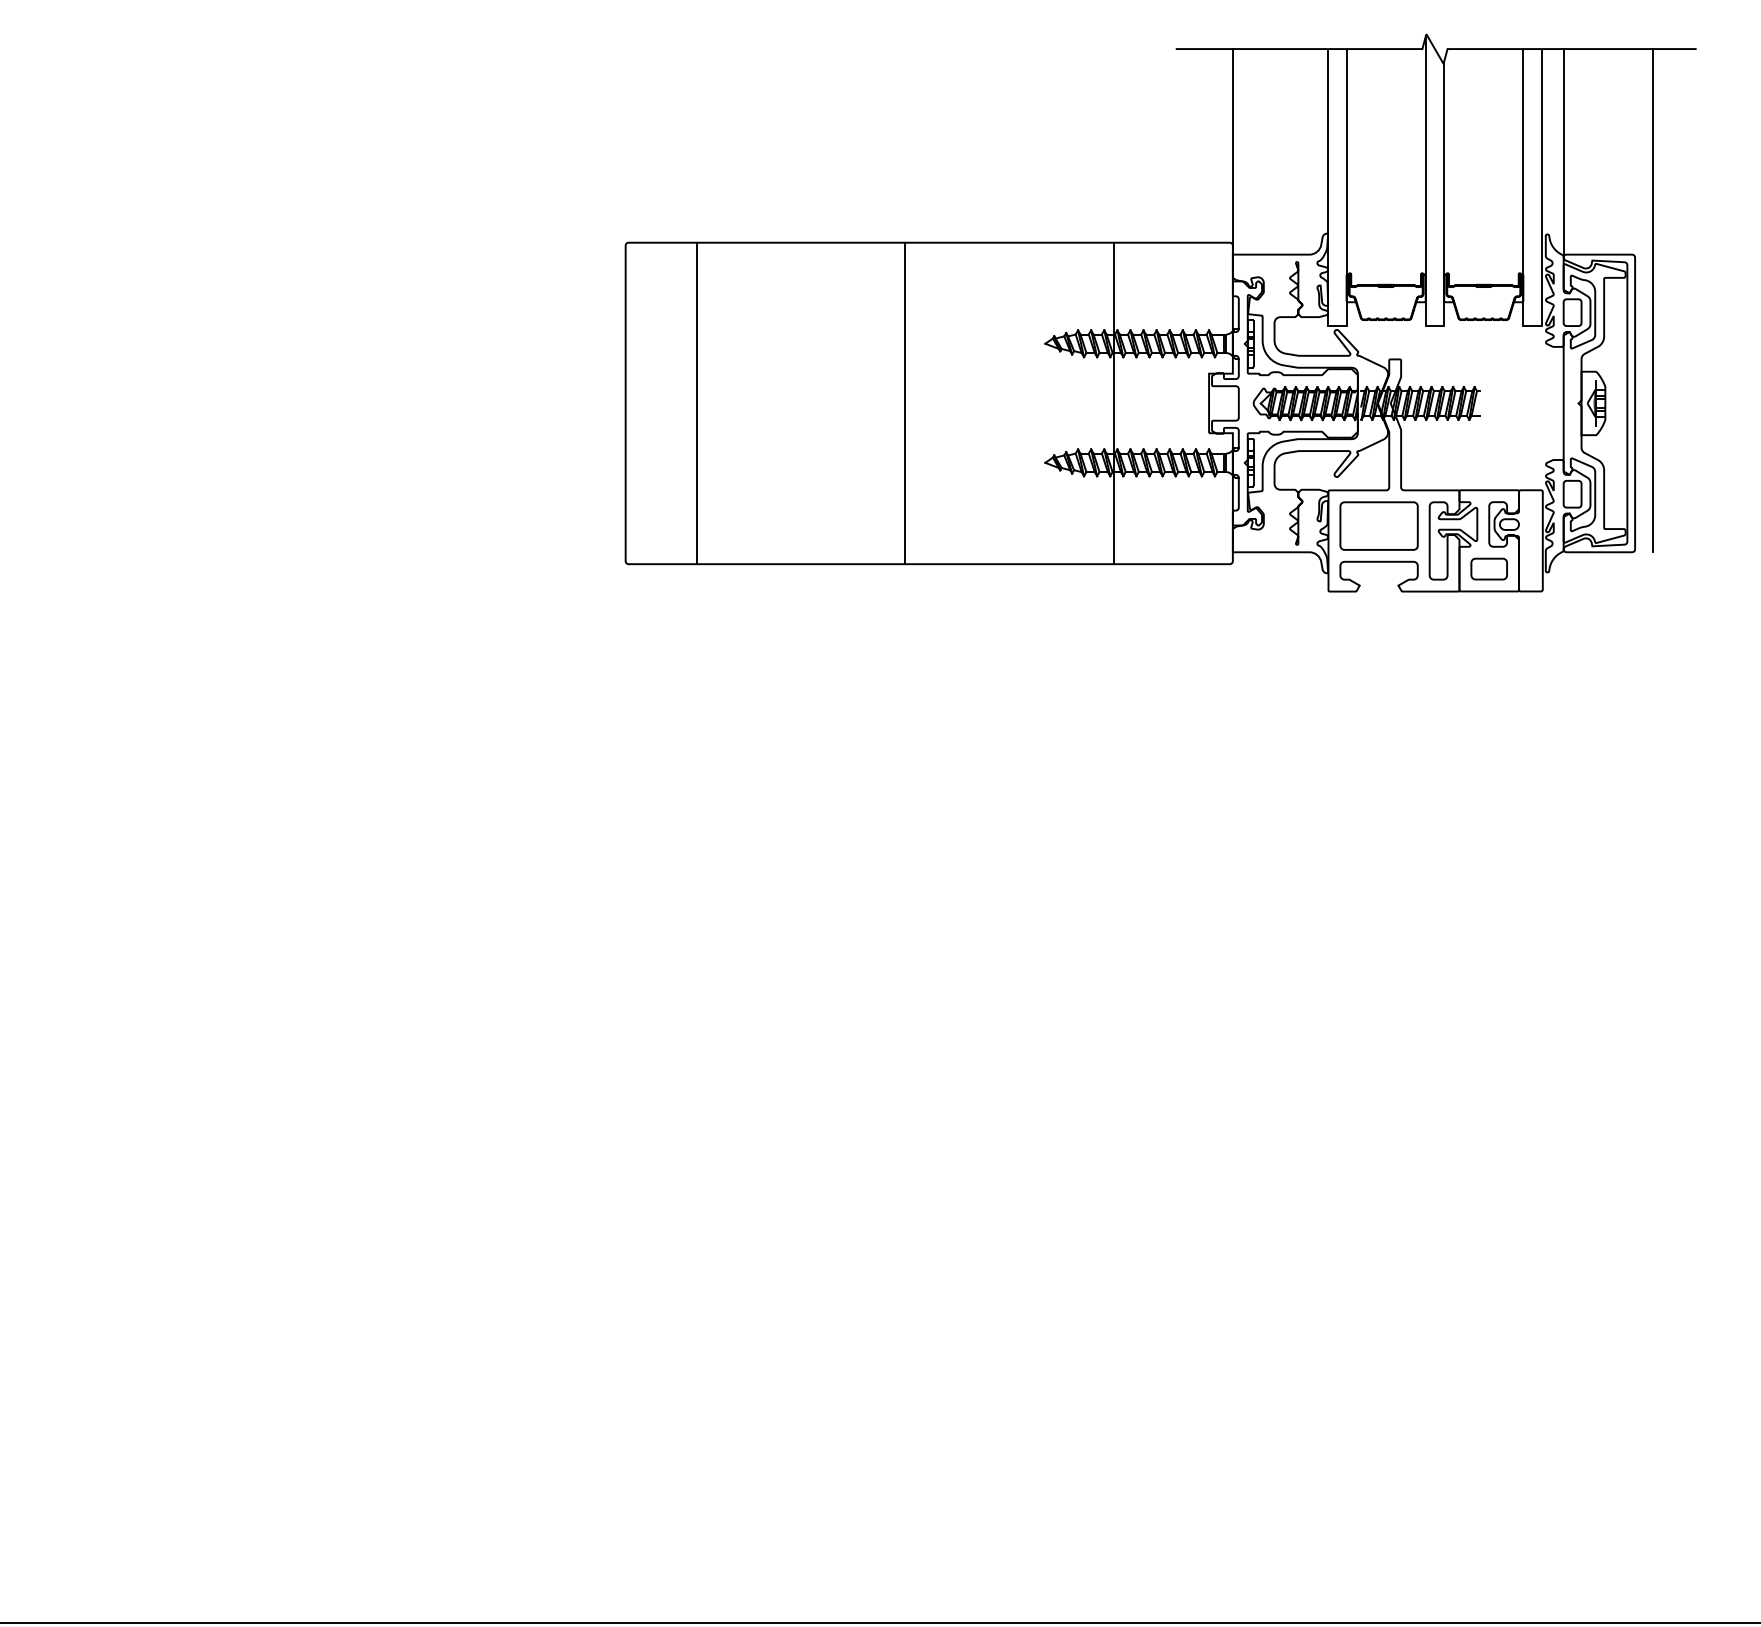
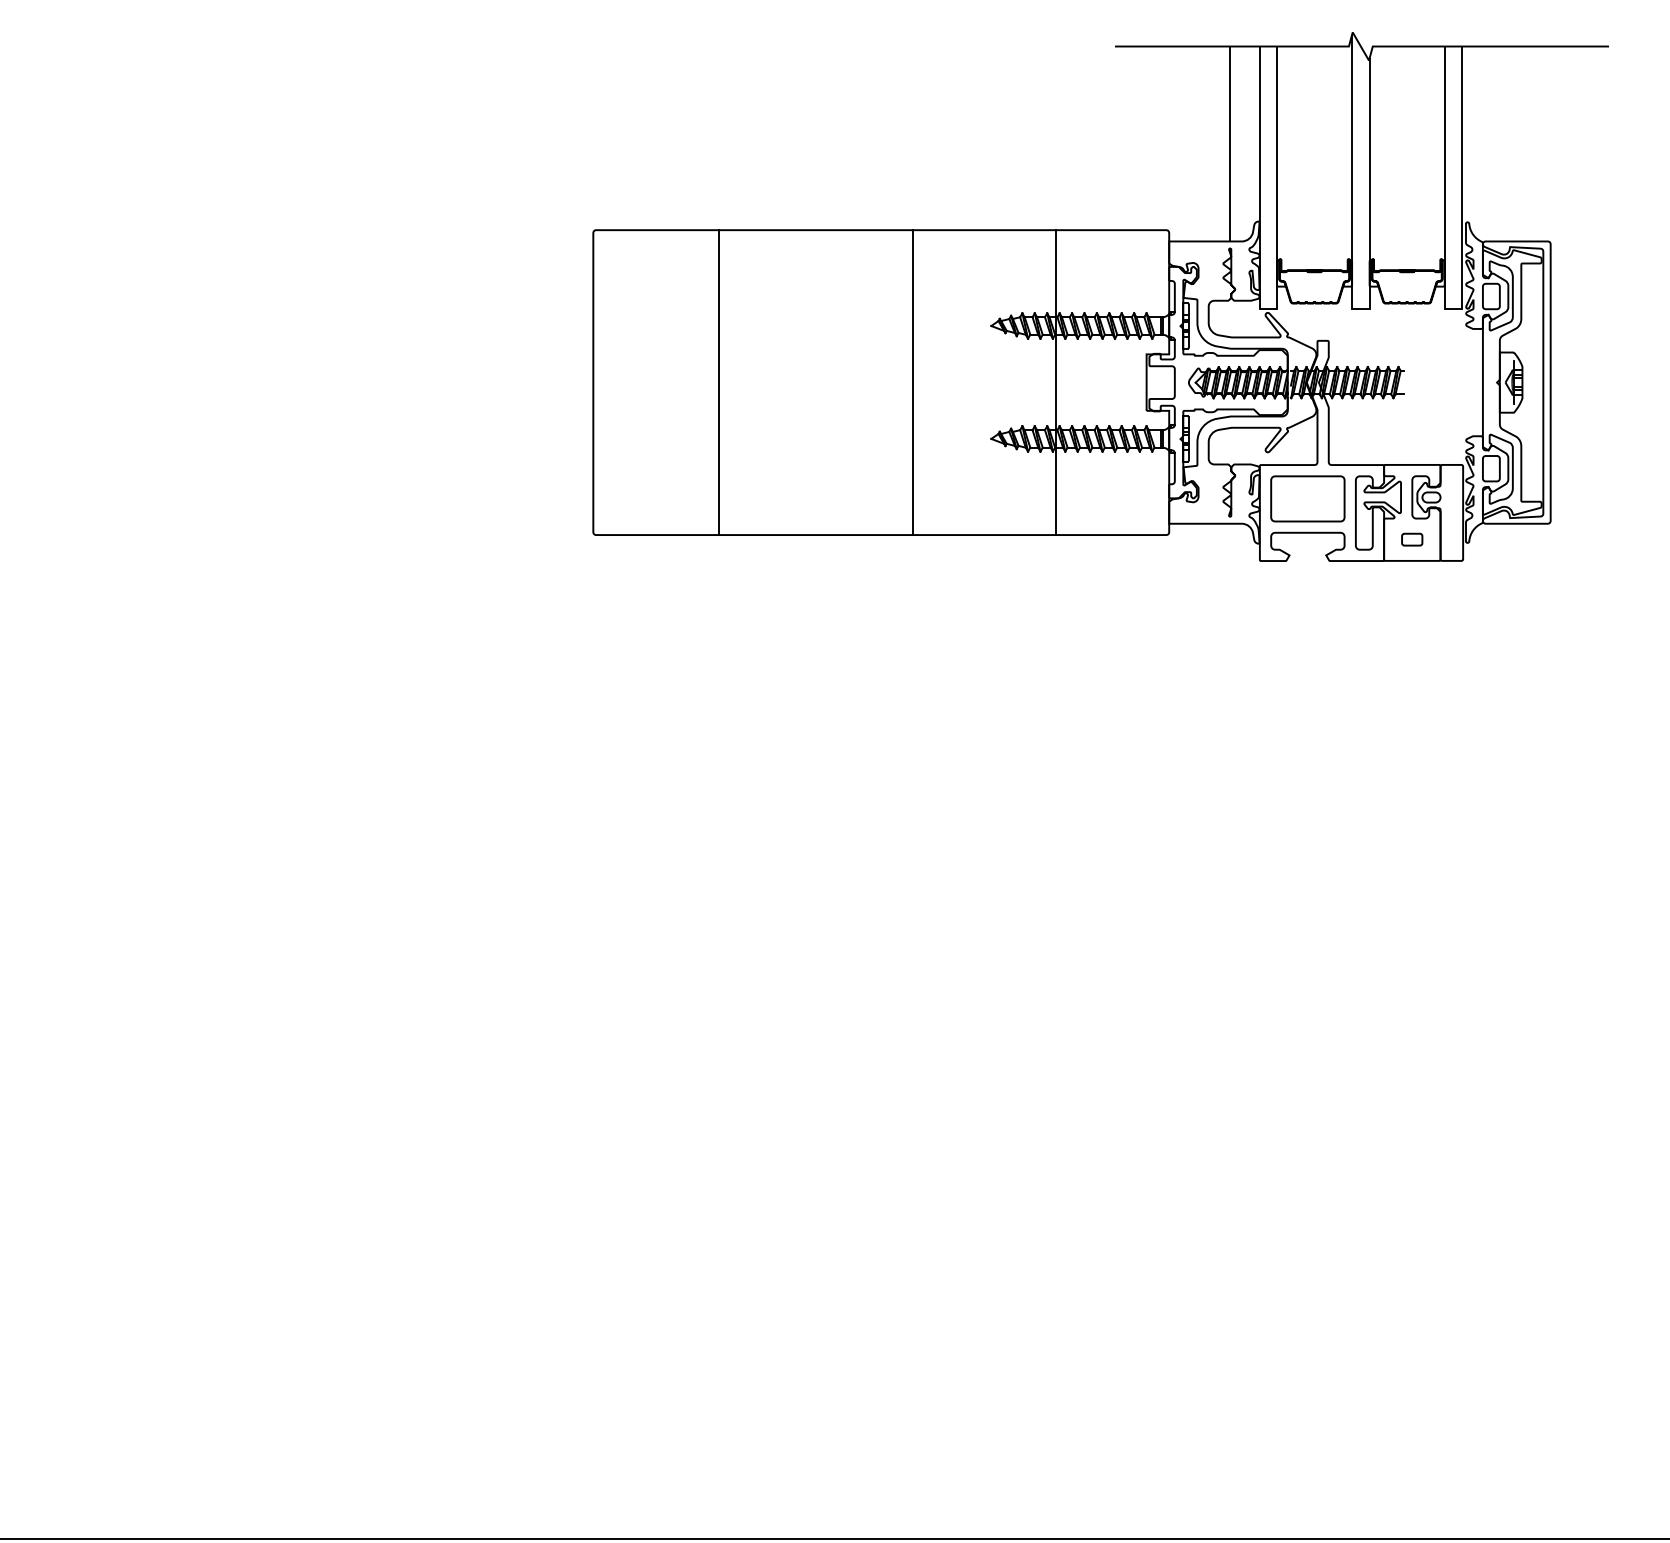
line: (1232, 151) -> (1229, 143), moved
line: (1563, 153) -> (1482, 145), removed
line: (1652, 300) -> (1567, 284), removed
line: (697, 403) -> (719, 382), moved
line: (905, 403) -> (912, 382), moved
part: (1488, 568) -> (1411, 539), size x0.6

